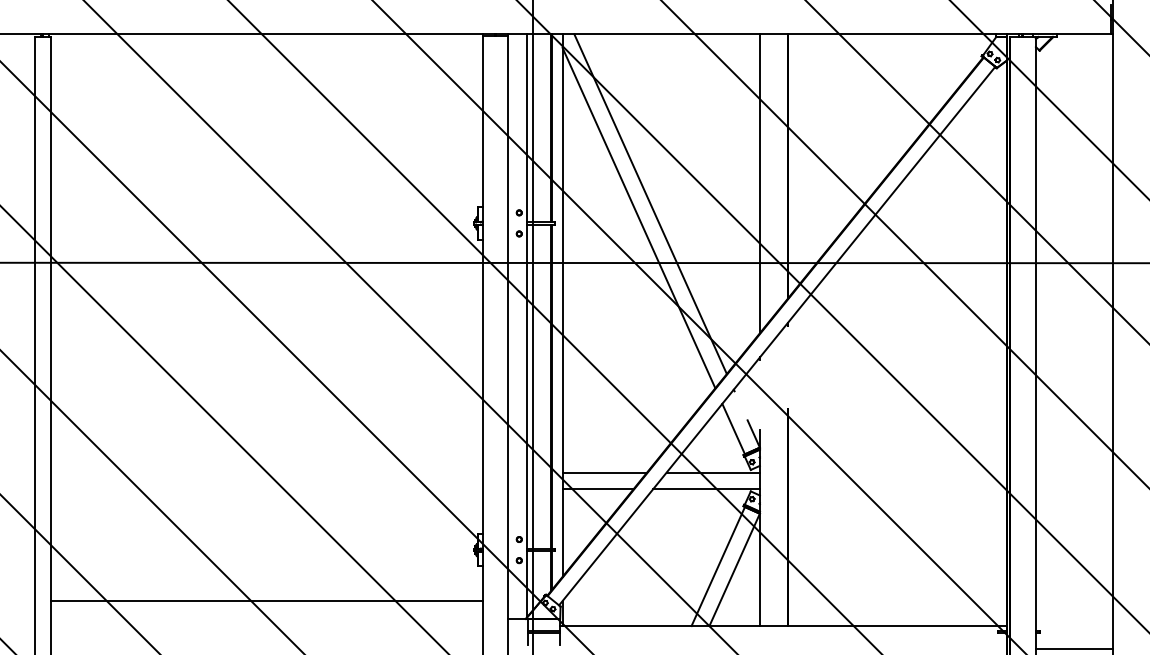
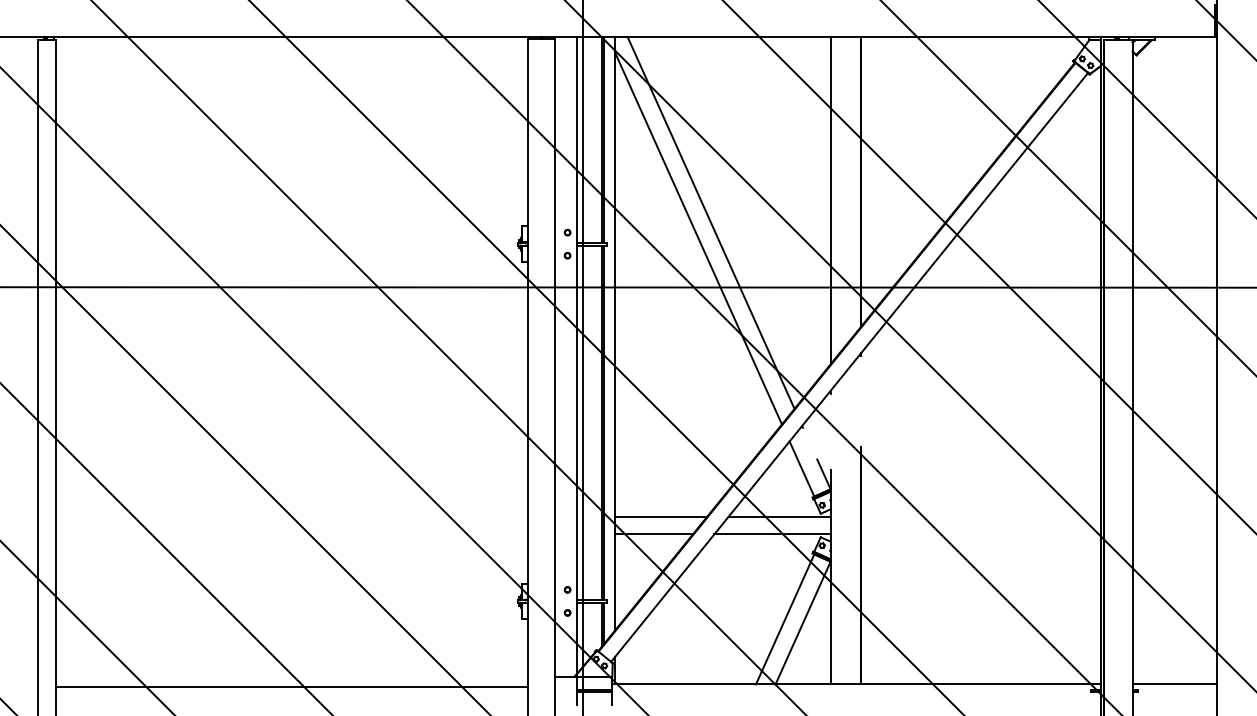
line: (266, 601) -> (291, 686), moved
line: (1074, 648) -> (1174, 684), moved

